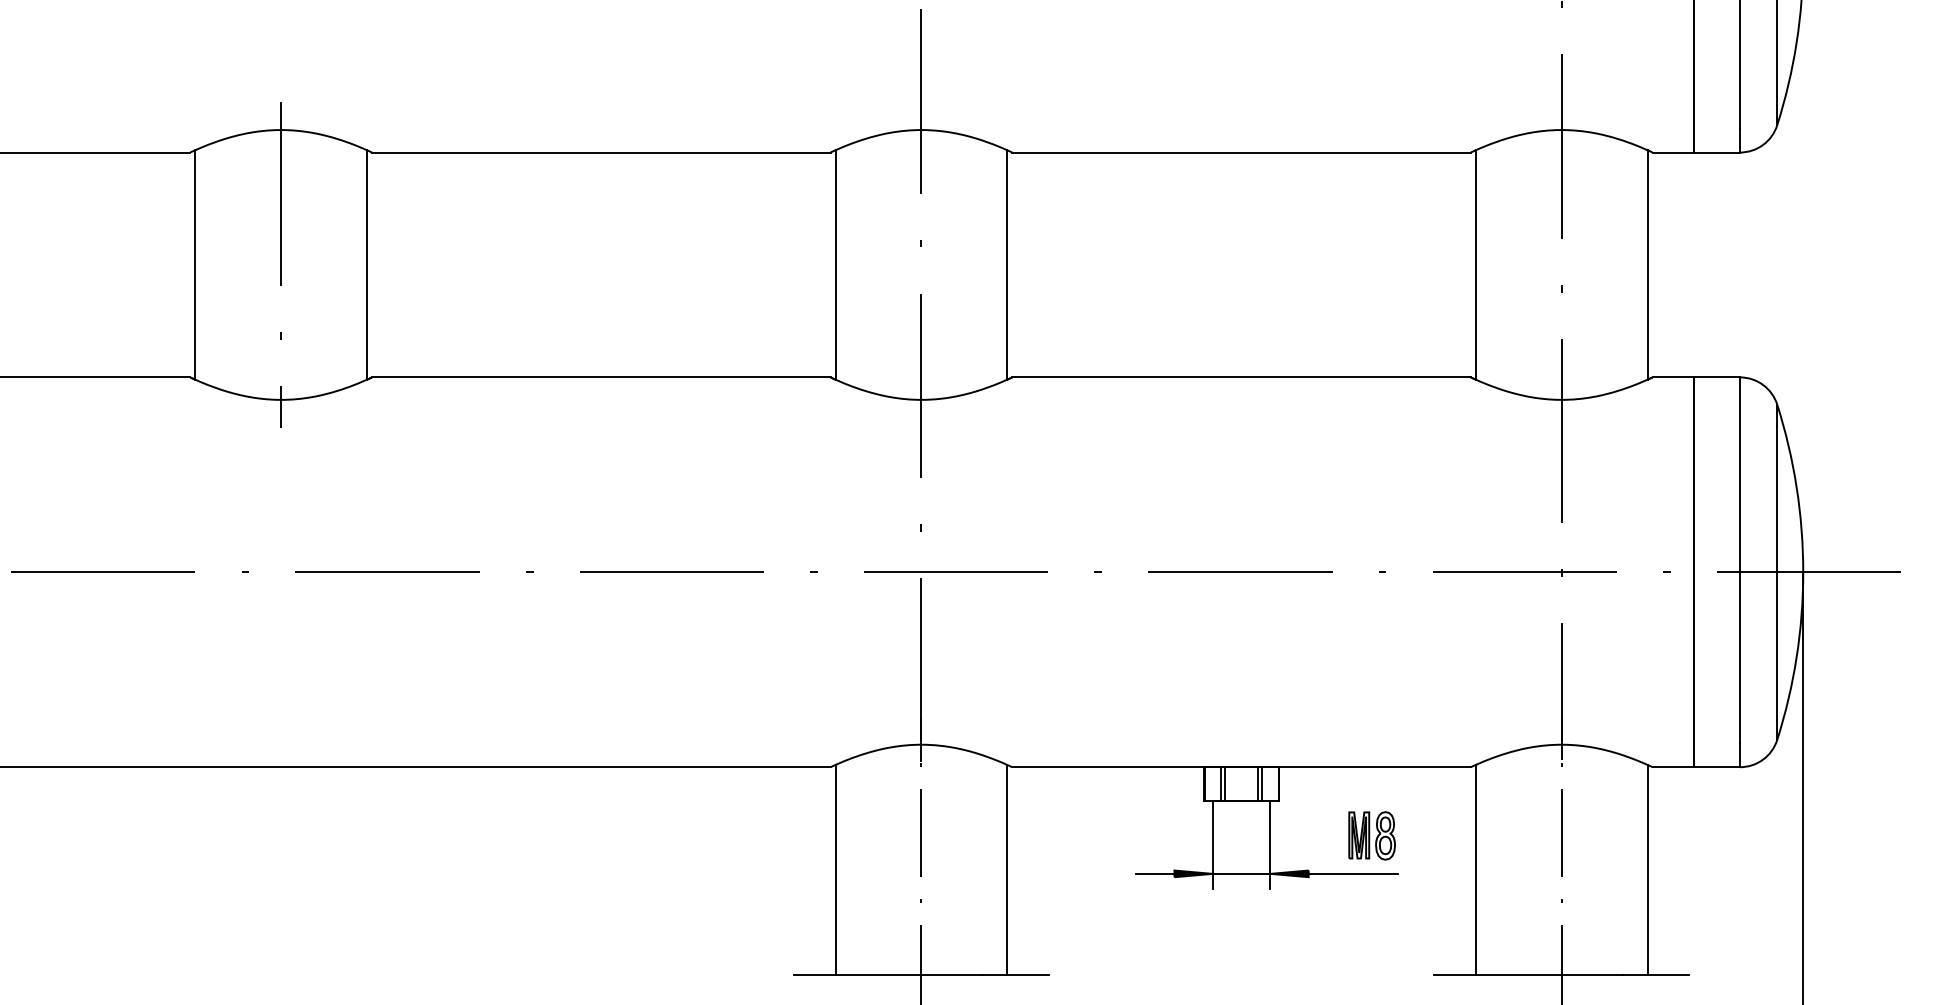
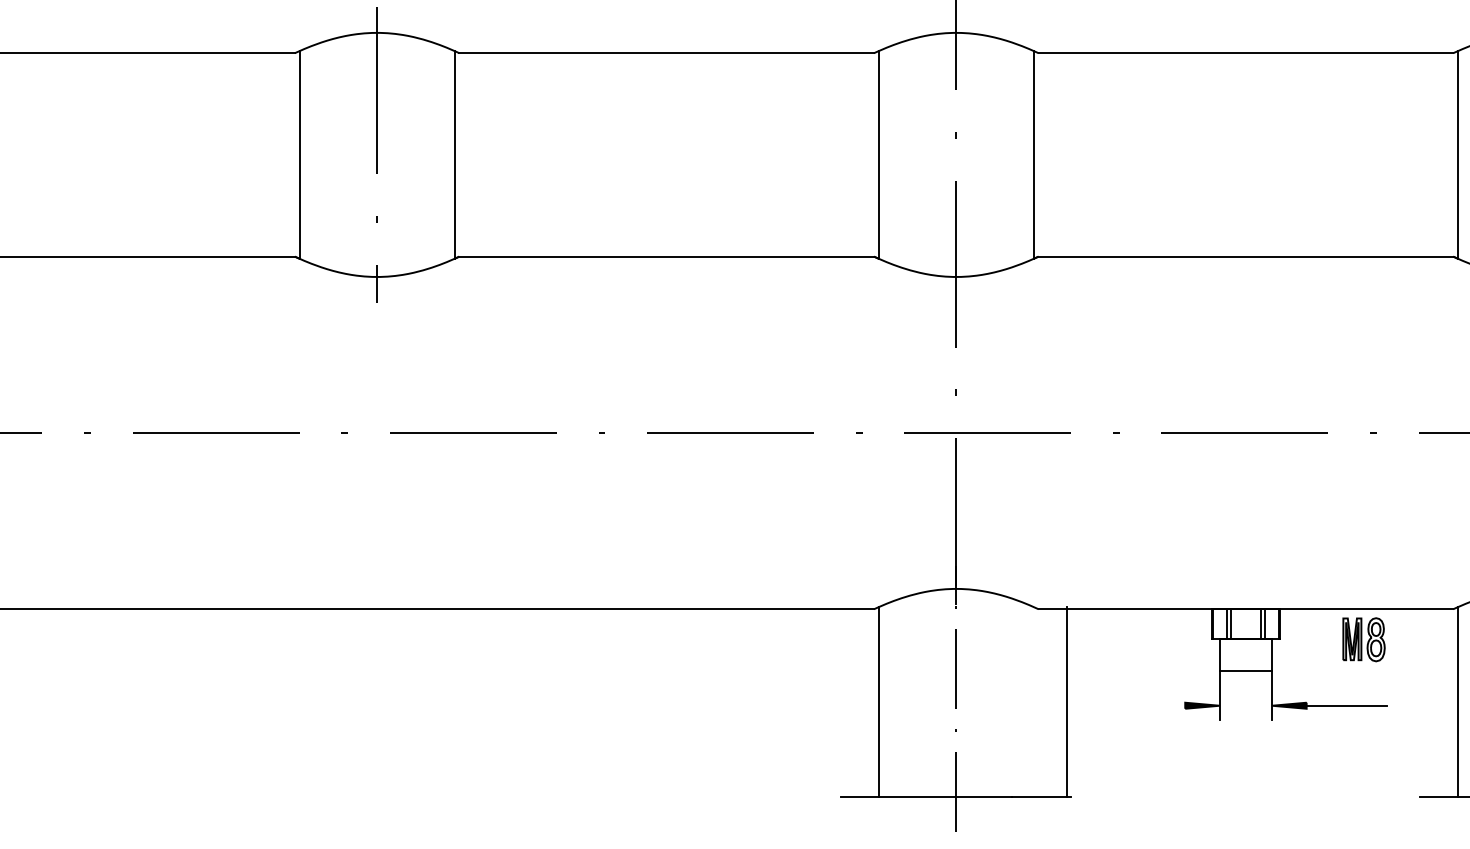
part: (1371, 835) -> (1363, 639), moved
line: (1007, 869) -> (1066, 701), moved
line: (1154, 873) -> (1167, 705), removed
line: (1241, 873) -> (1245, 671), moved

